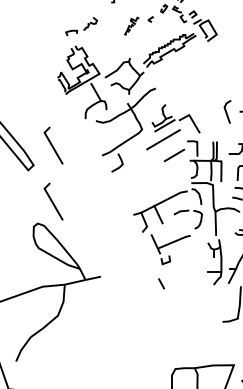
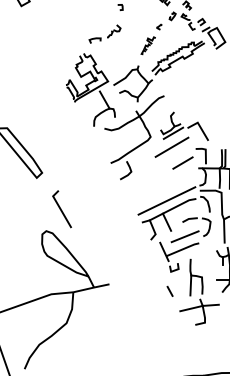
part: (131, 25) -> (148, 45), moved
part: (81, 26) -> (105, 34), moved
line: (53, 145) -> (62, 153), removed
line: (158, 193) -> (167, 201), added
line: (176, 228) -> (185, 236), added
part: (190, 284) -> (199, 292), added

